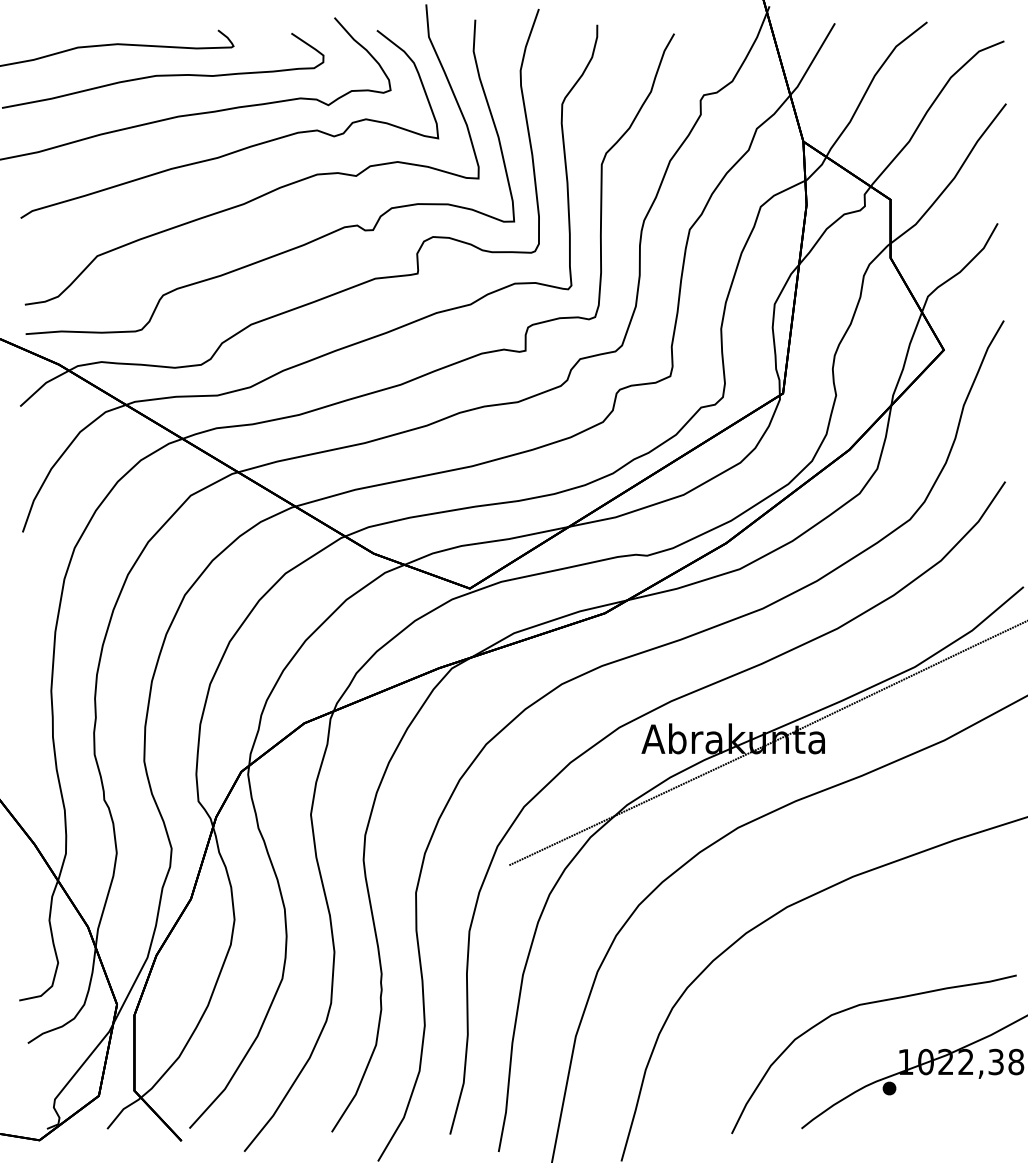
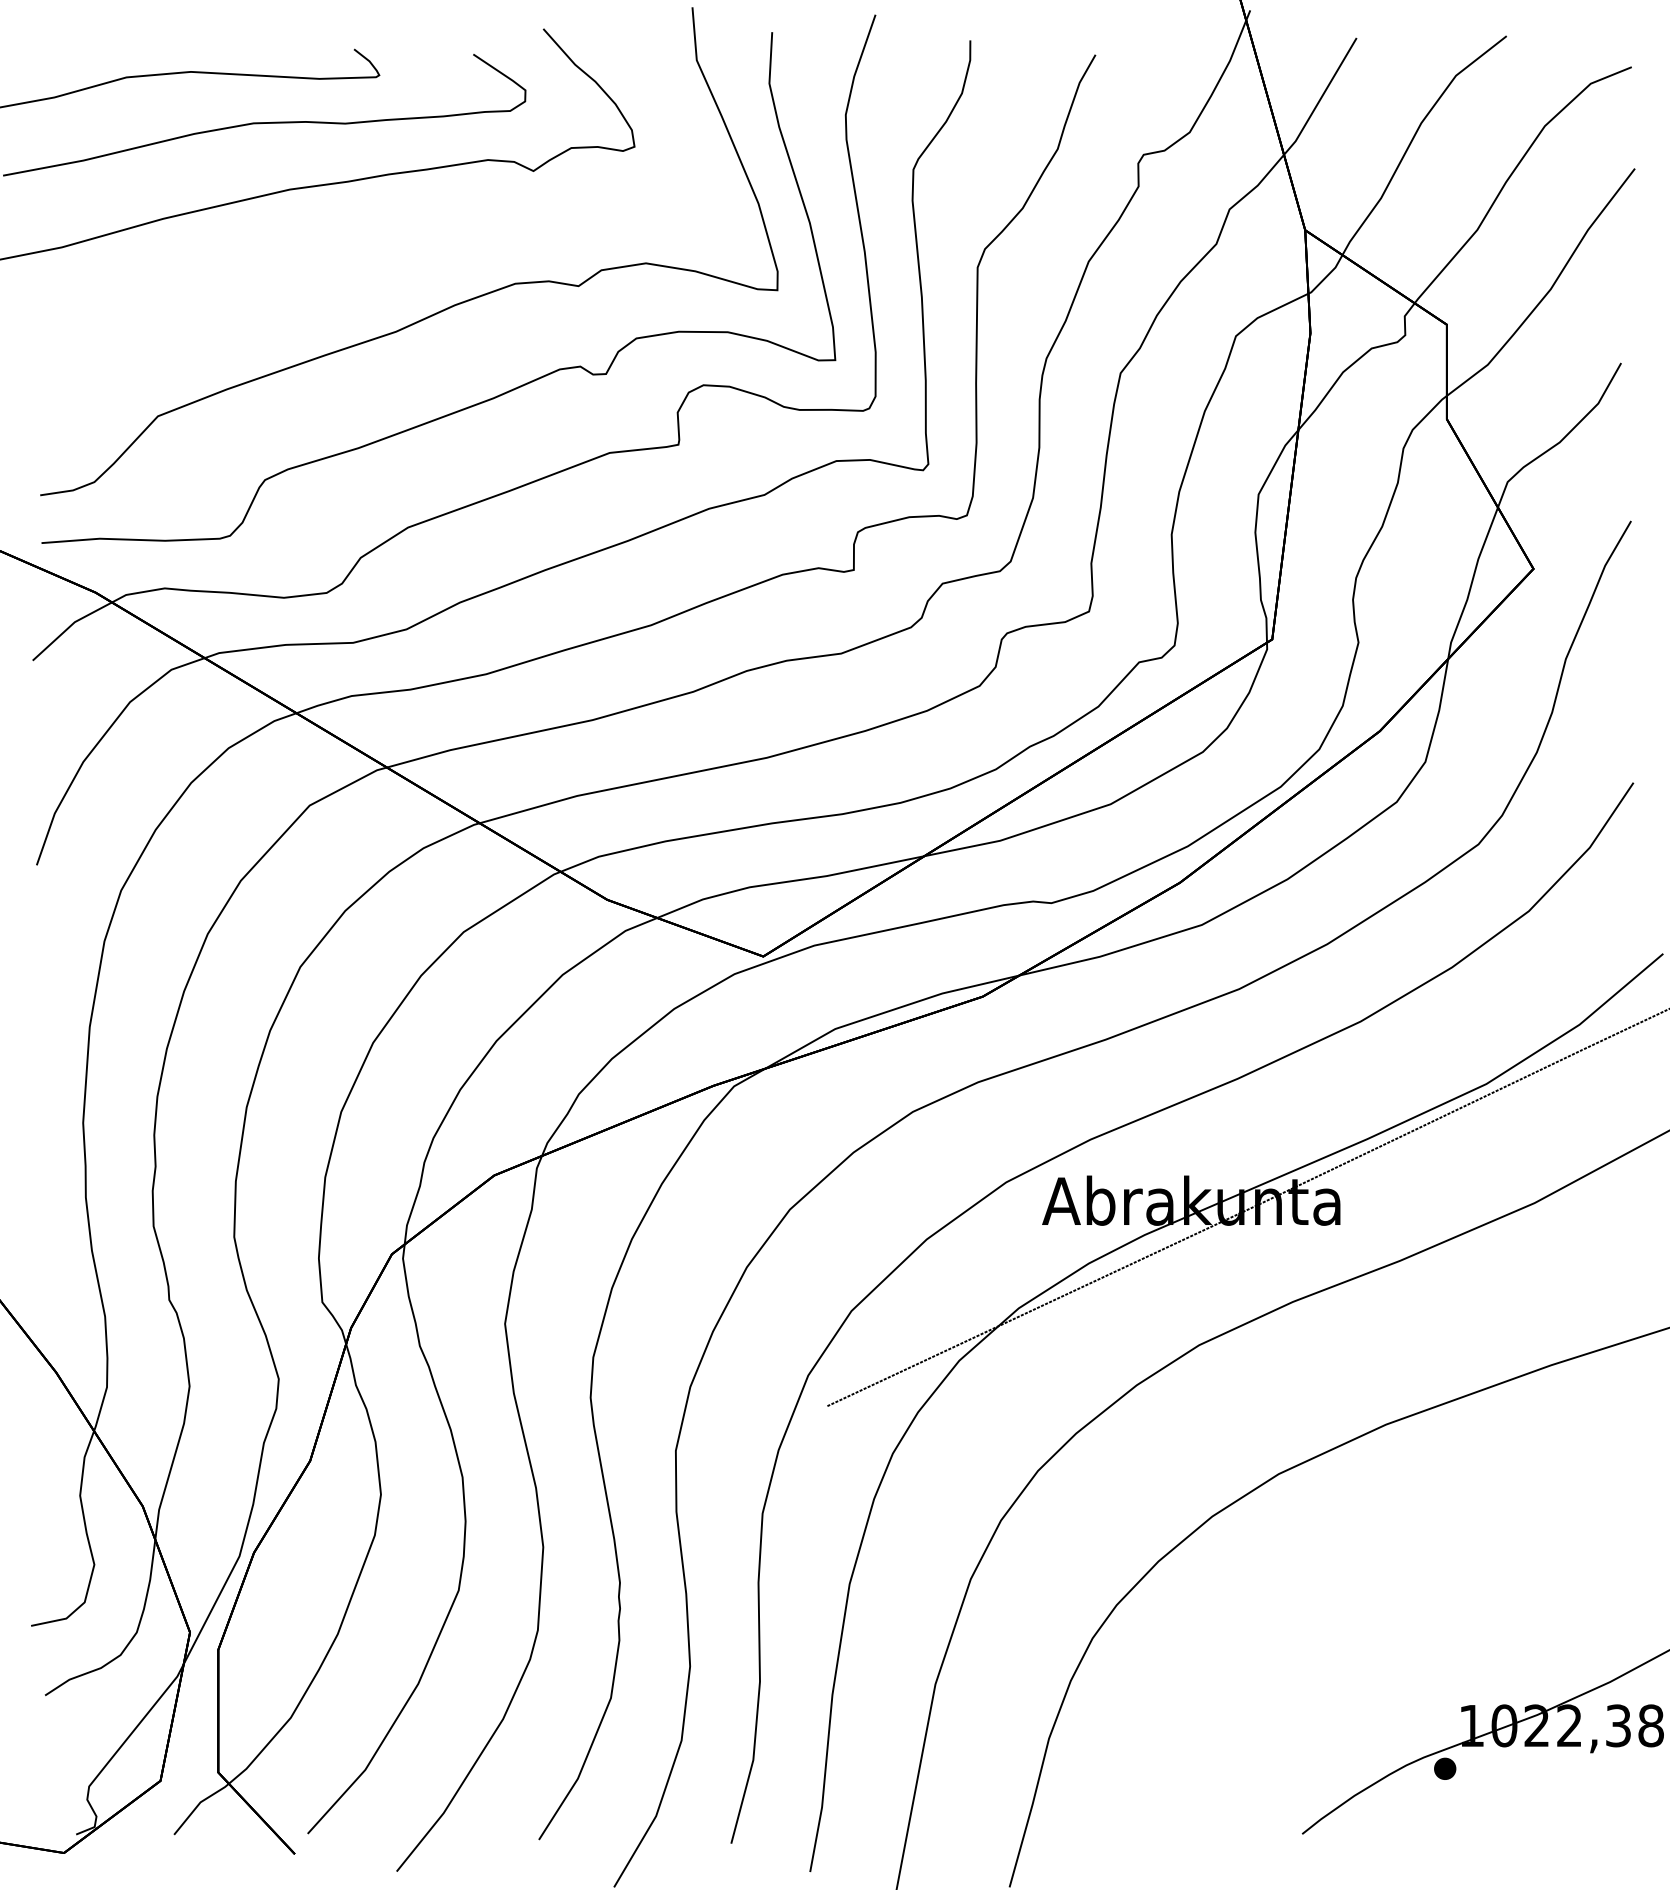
part: (238, 149) -> (387, 243), removed
curve: (863, 1005) -> (1402, 1633), removed

